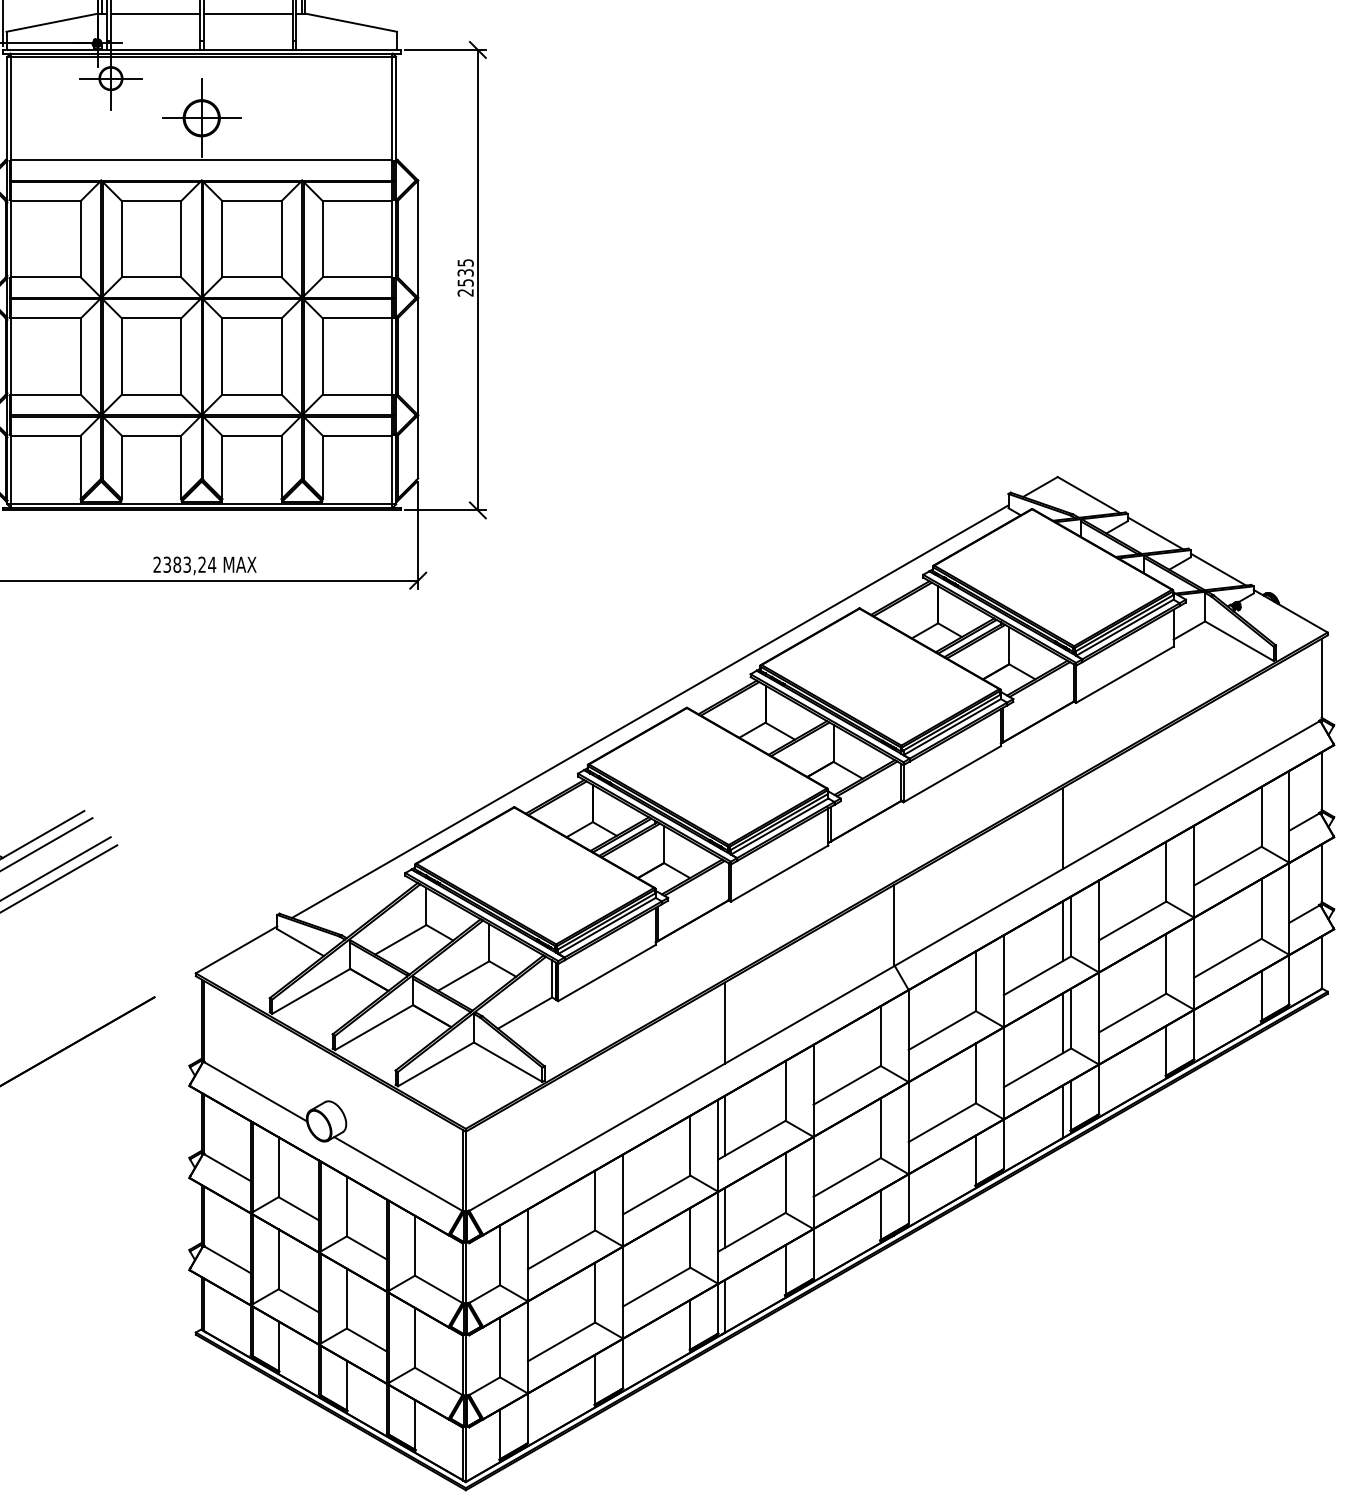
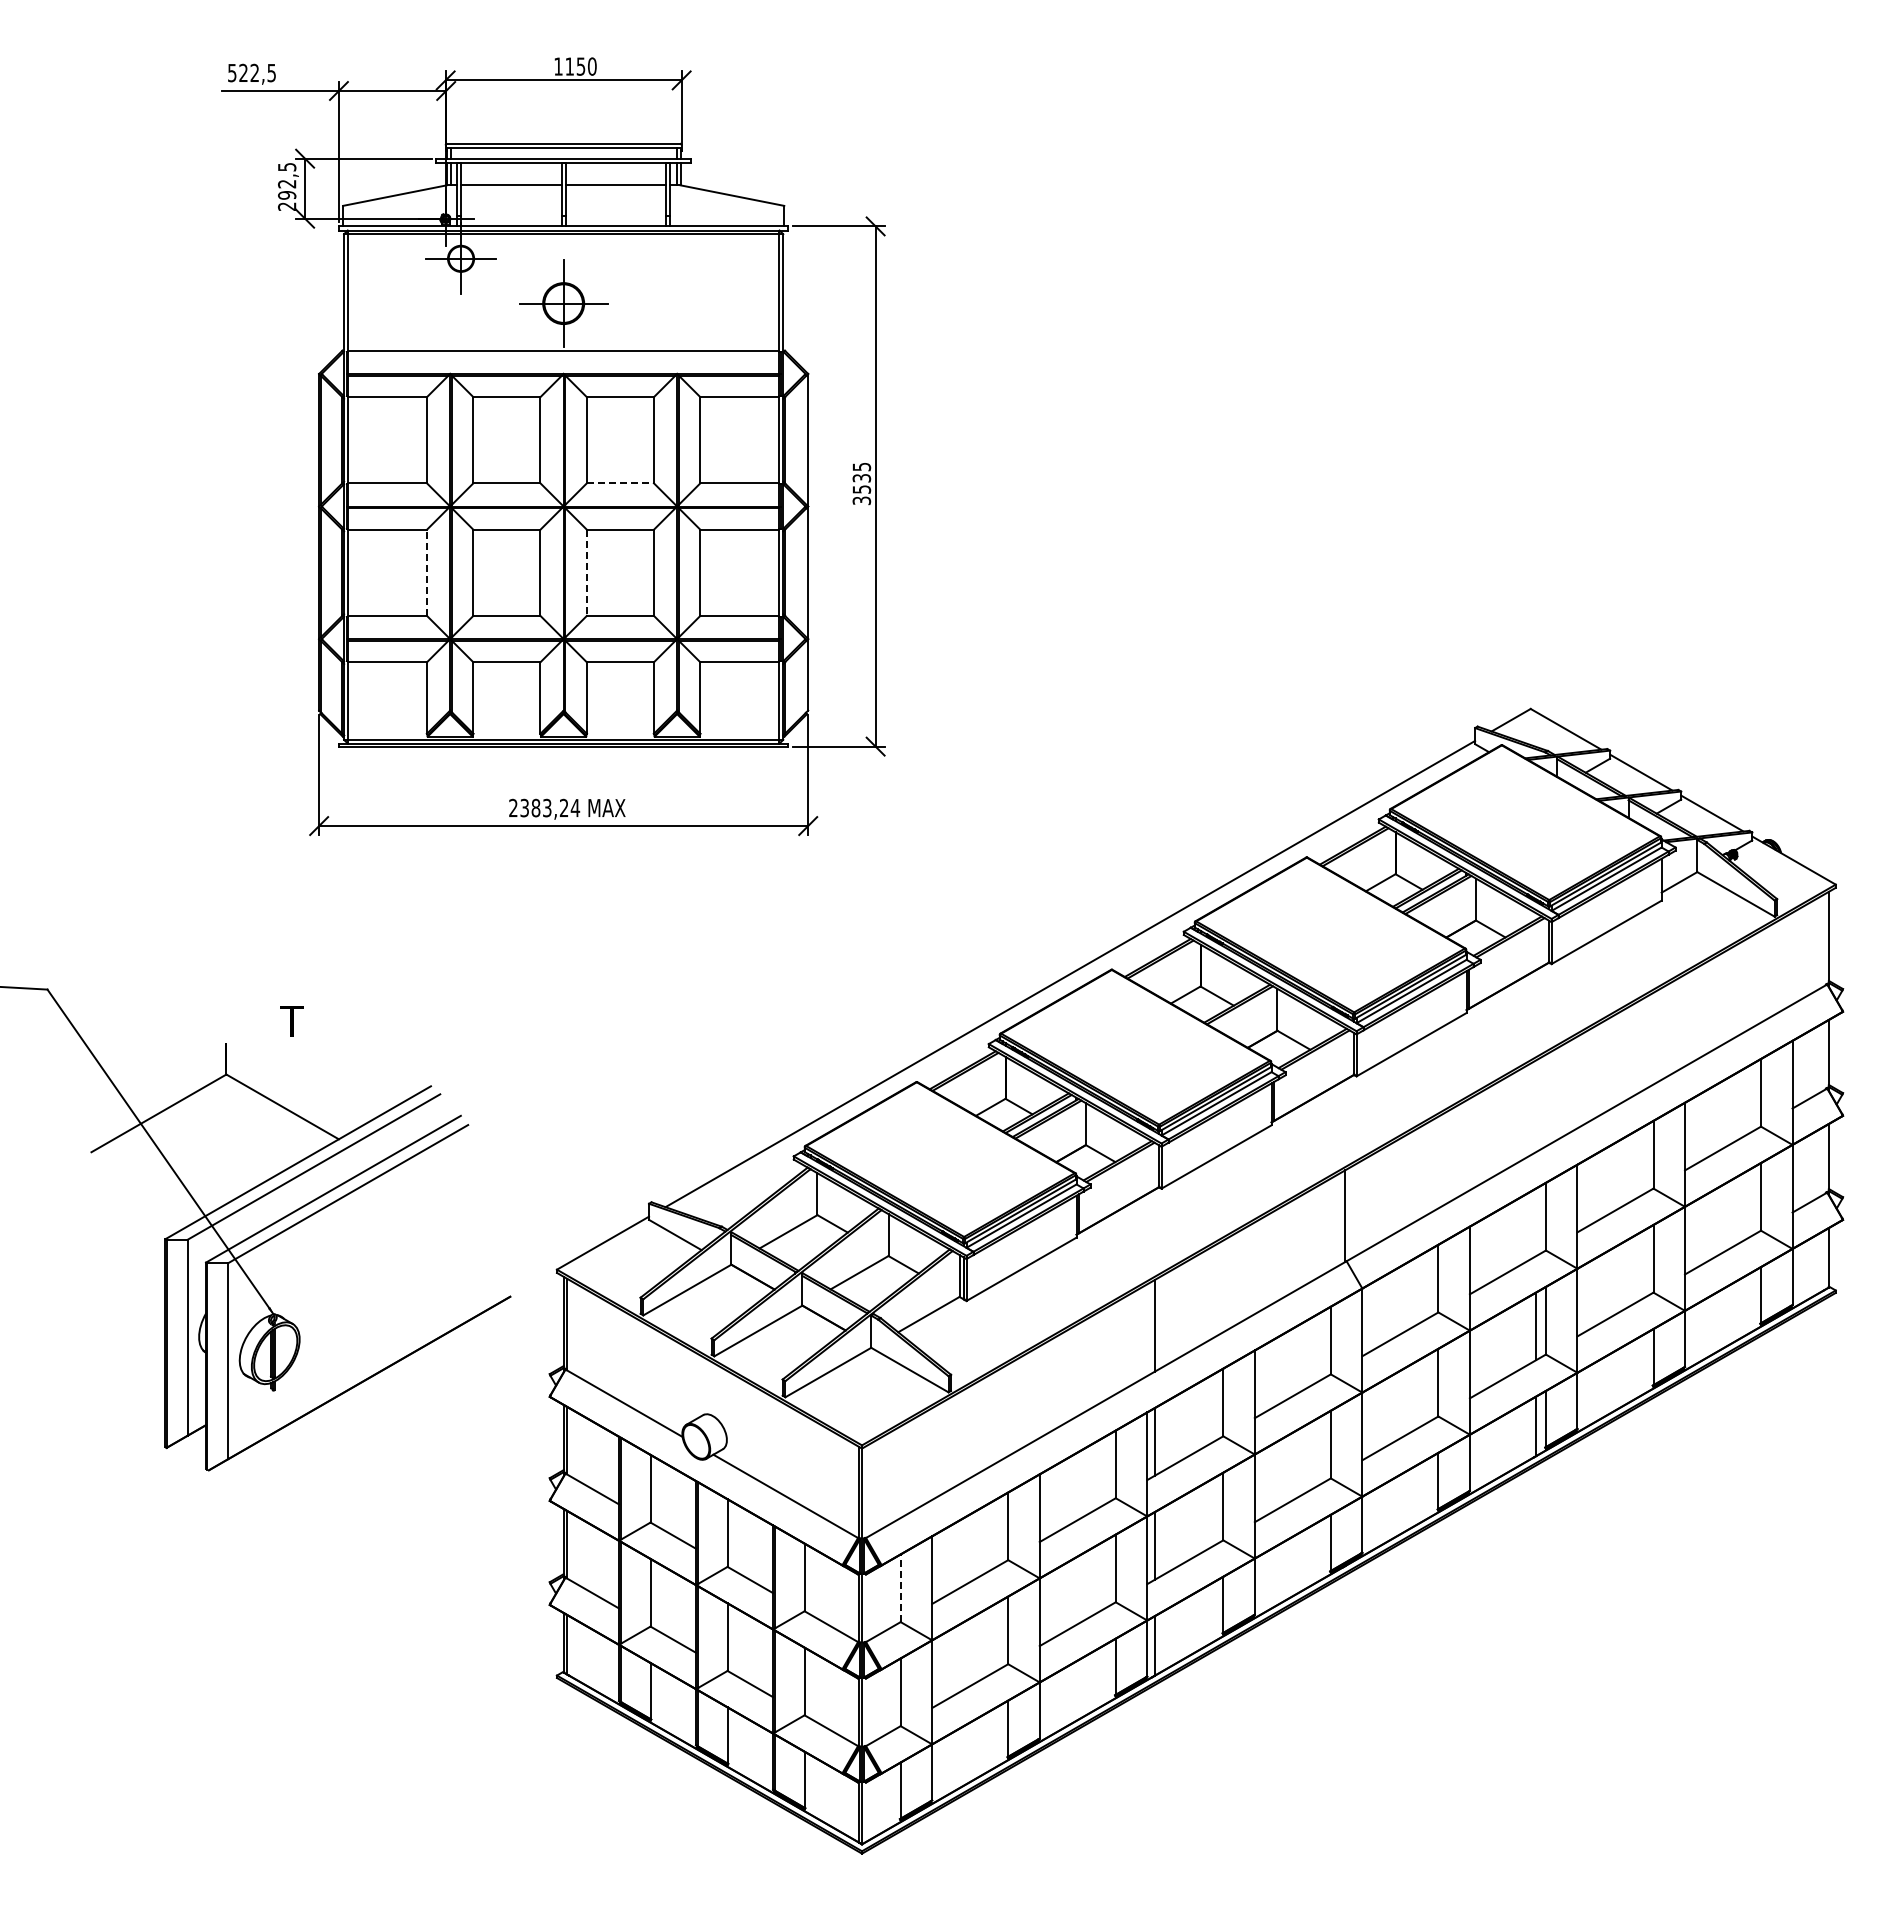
line: (252, 277) -> (620, 483), solid -> dashed
text: (466, 292) -> (862, 500), 2535 -> 3535
line: (80, 356) -> (426, 572), solid -> dashed
line: (221, 357) -> (586, 573), solid -> dashed
line: (1062, 828) -> (1536, 1106), removed
line: (1062, 931) -> (1536, 1222), removed
line: (499, 1255) -> (900, 1588), solid -> dashed

